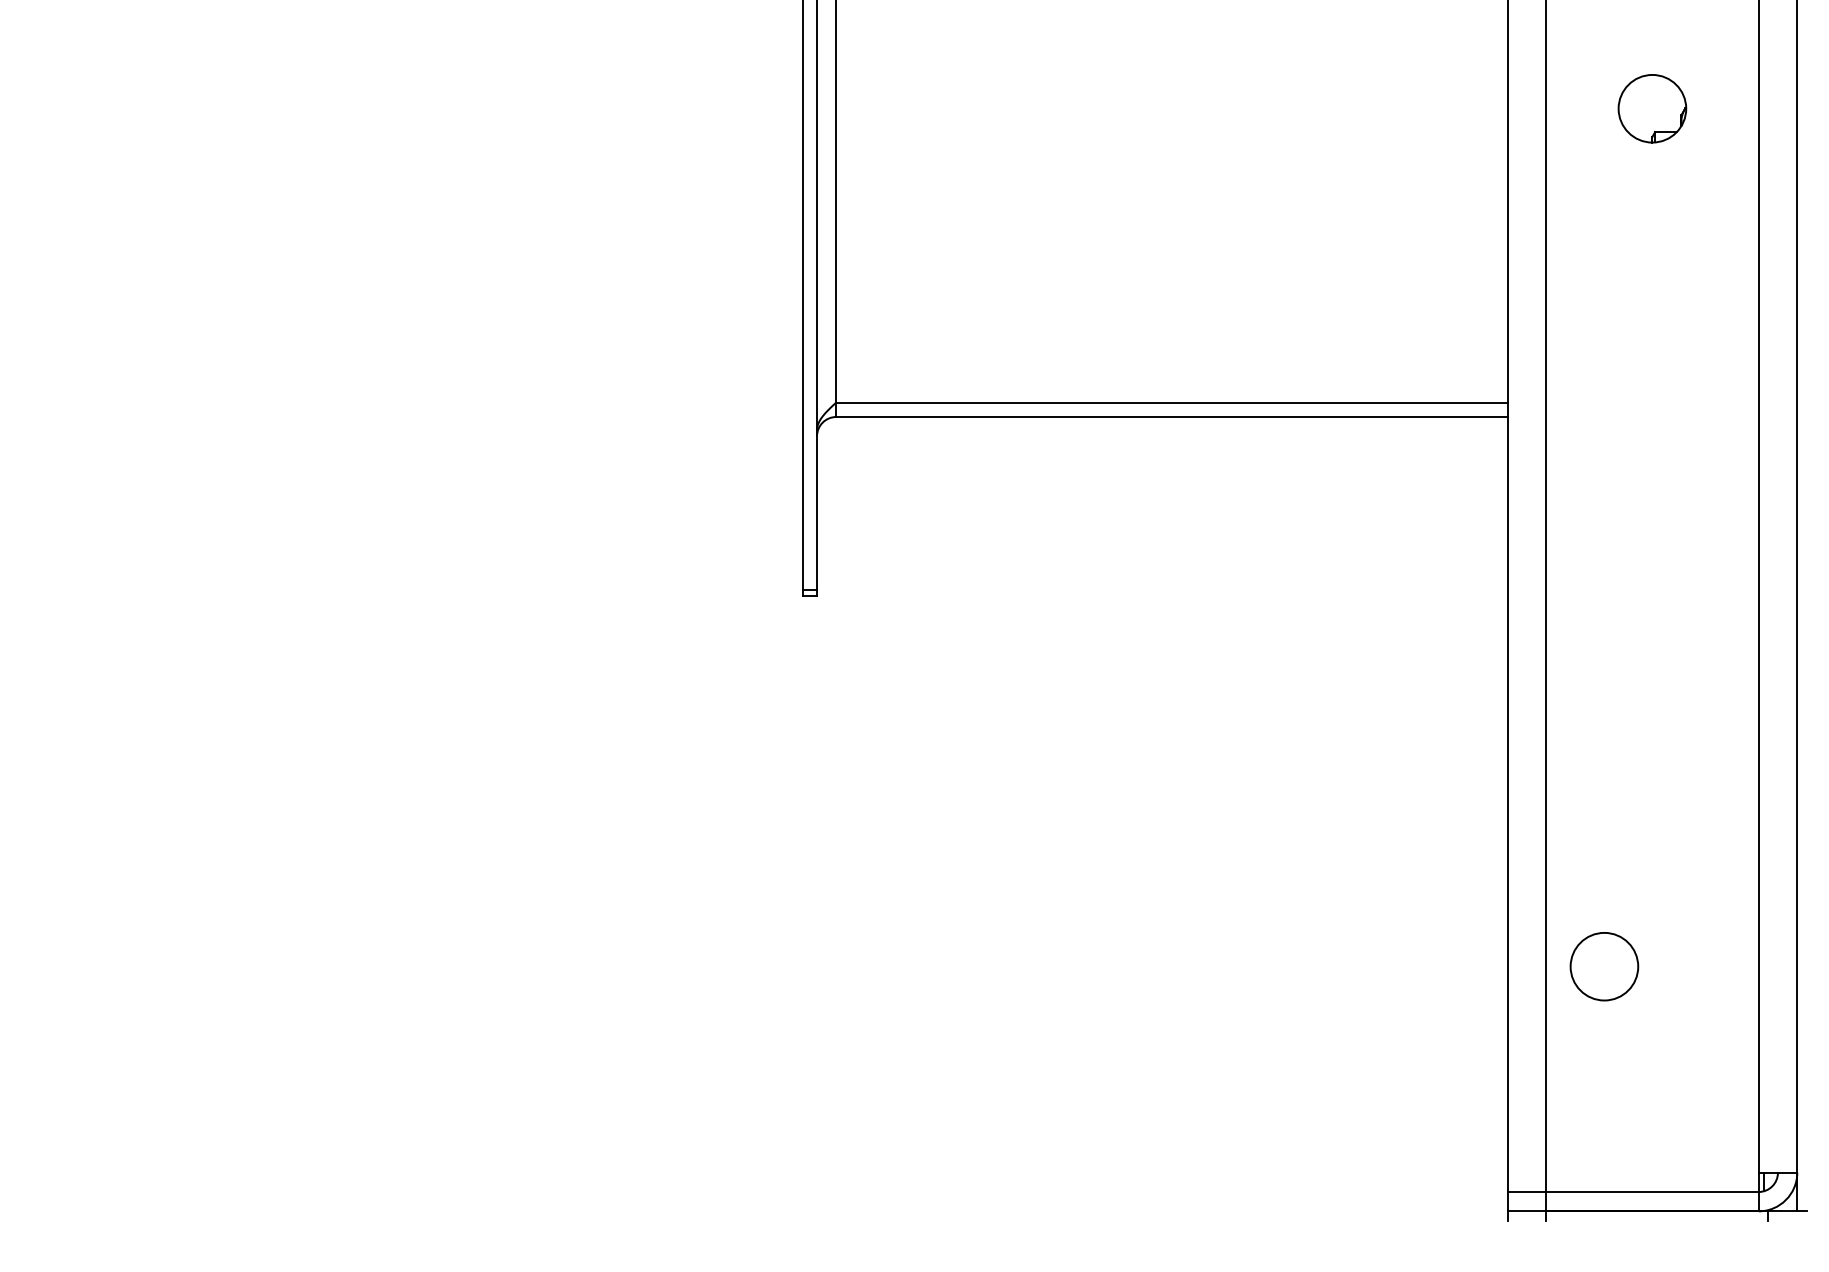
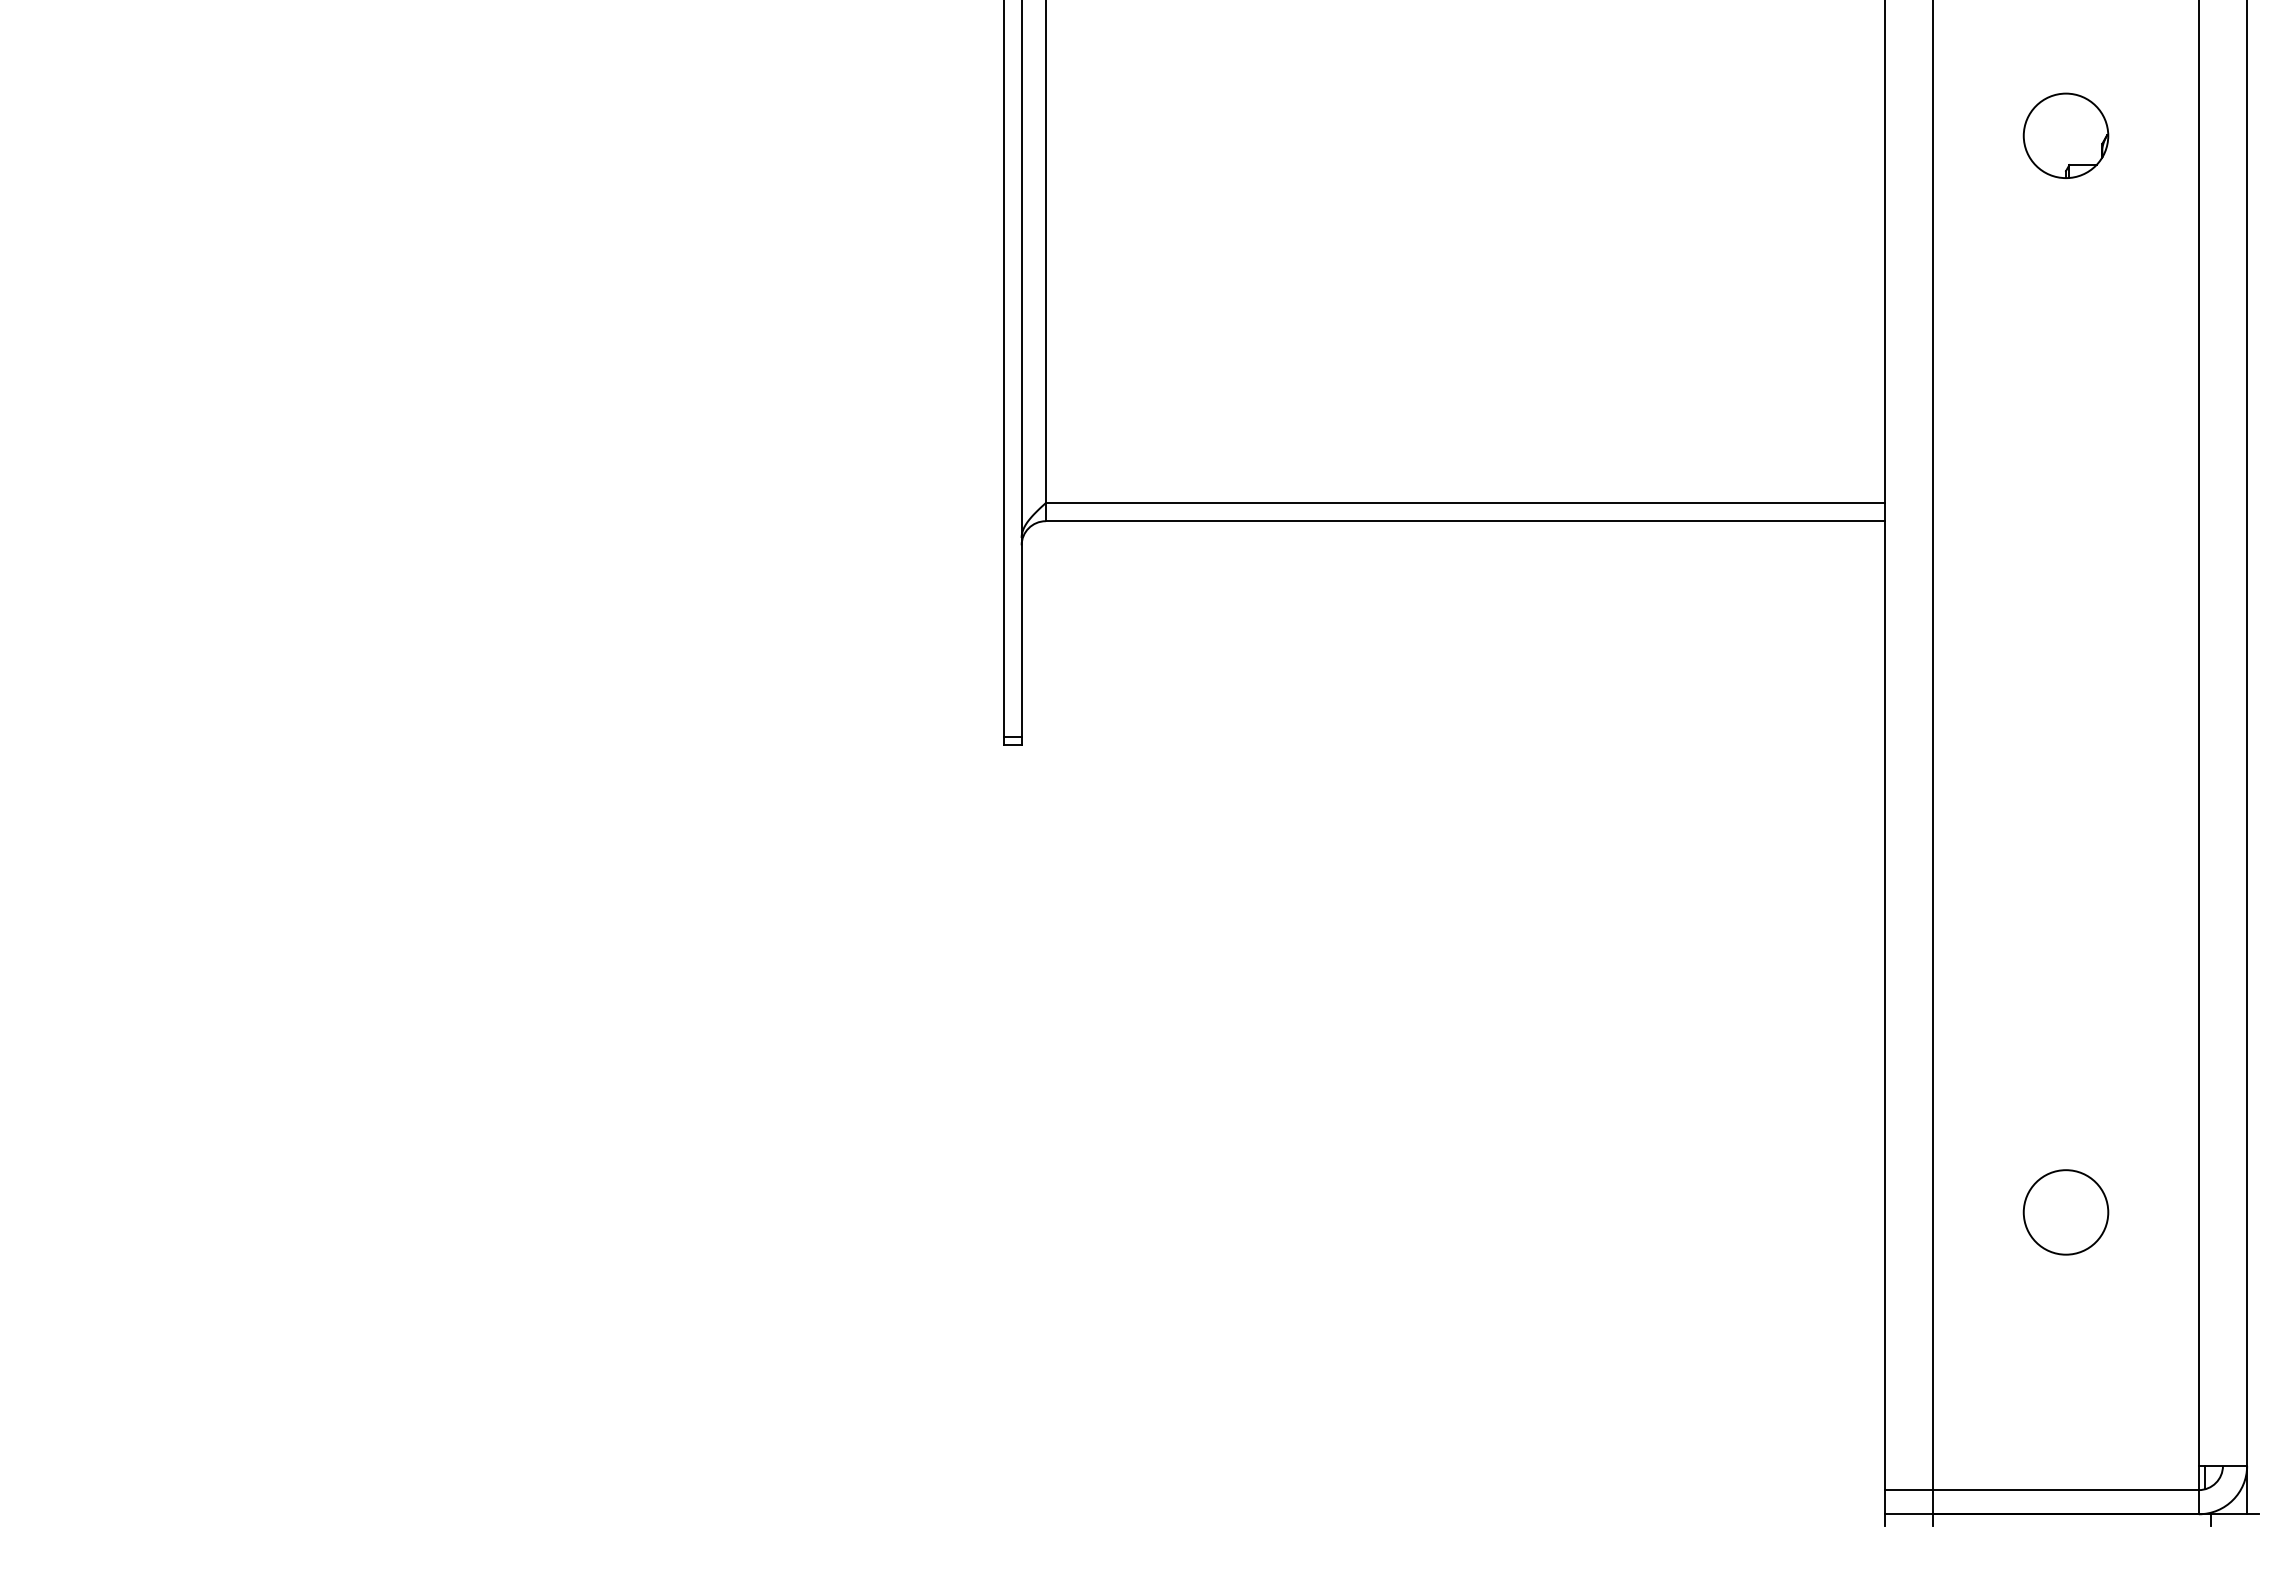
circle: (1604, 966) -> (2065, 1212), moved

